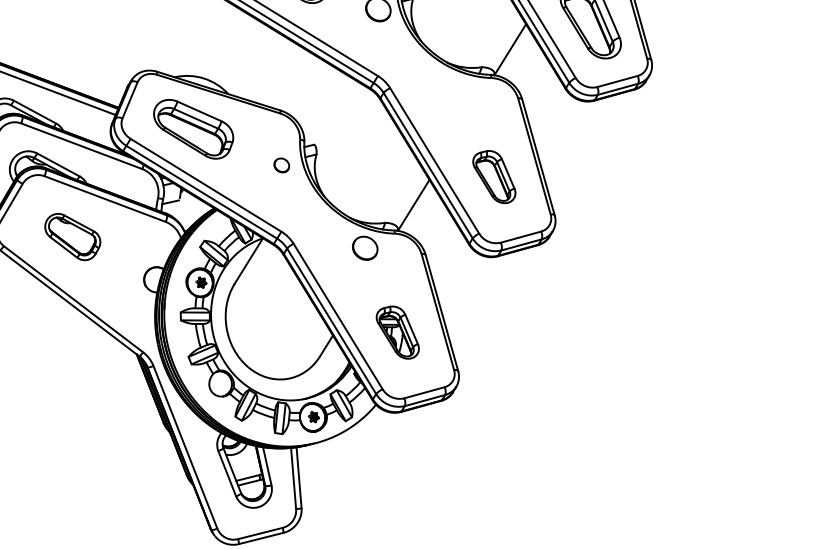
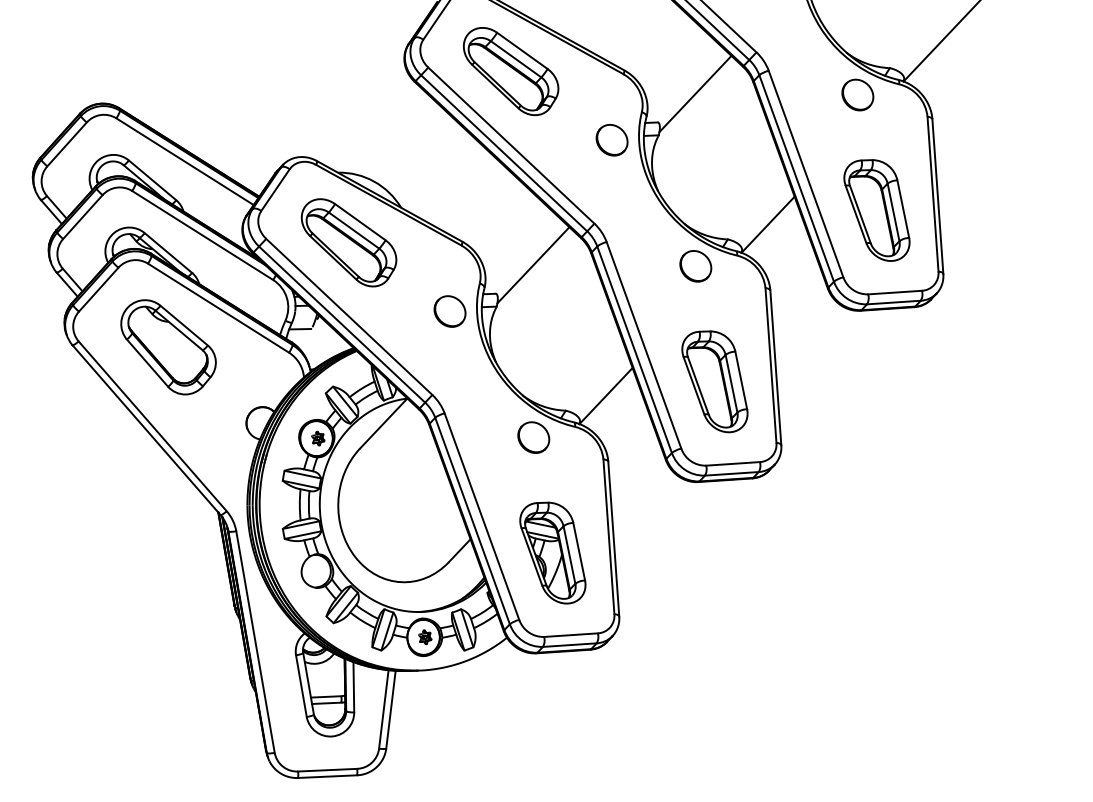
part: (461, 92) -> (695, 266), added
line: (338, 117) -> (533, 265), added
part: (281, 165) -> (449, 311), size x1.67
part: (493, 177) -> (714, 381), size x1.43
part: (73, 236) -> (168, 347), size x1.43
part: (397, 332) -> (552, 552), size x1.43

